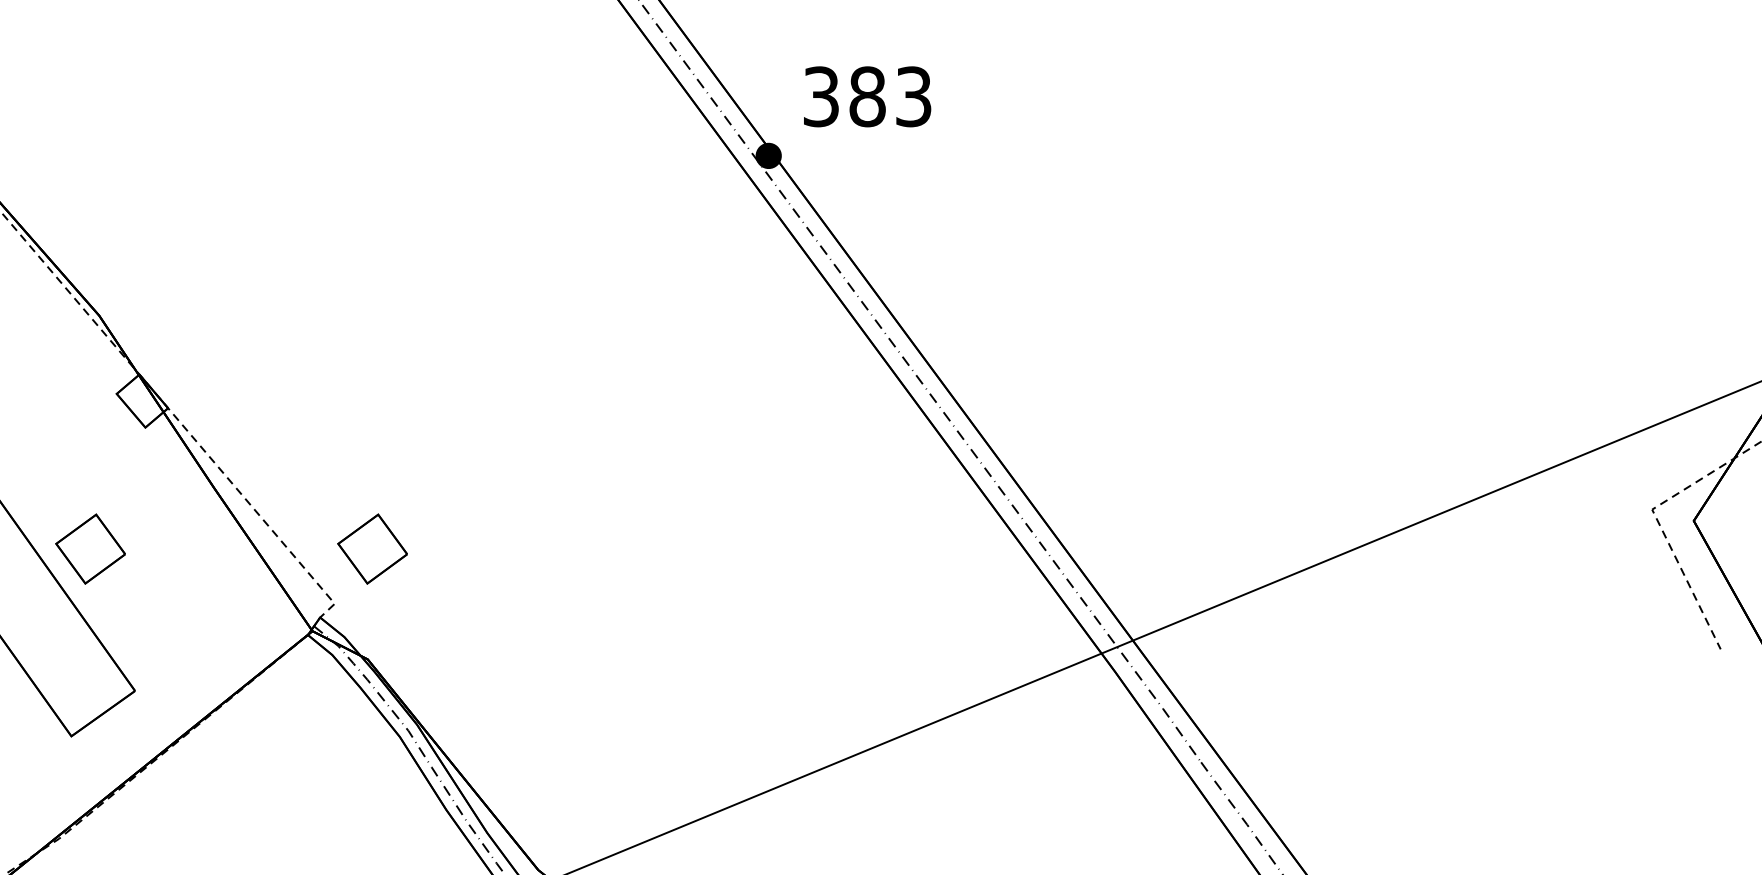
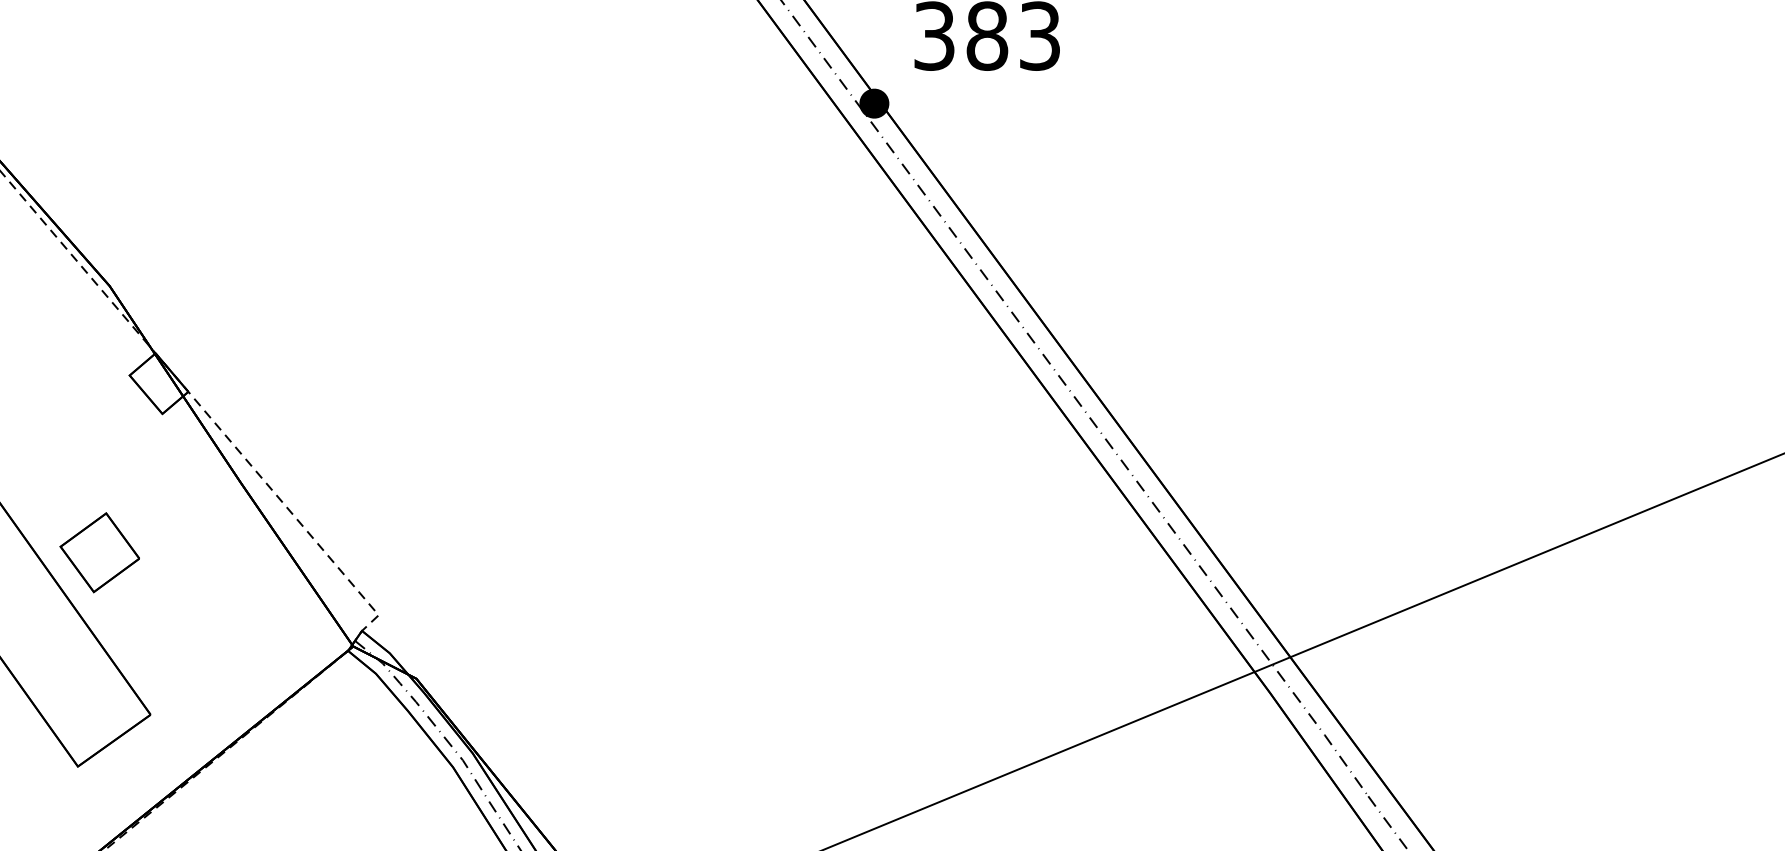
part: (372, 548) -> (421, 552), removed

